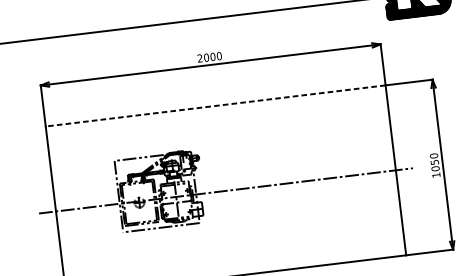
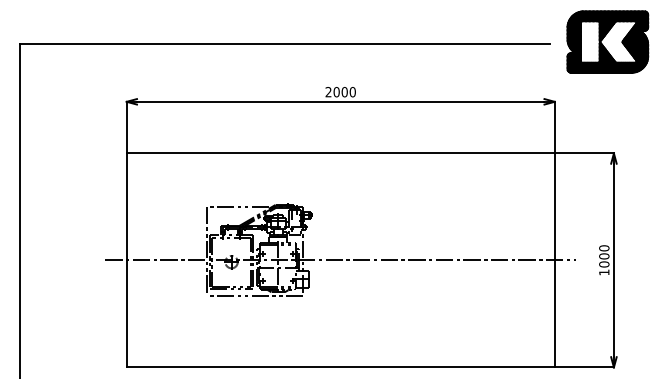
line: (215, 106) -> (340, 153), dashed -> solid
text: (435, 162) -> (604, 256), 1050 -> 1000

